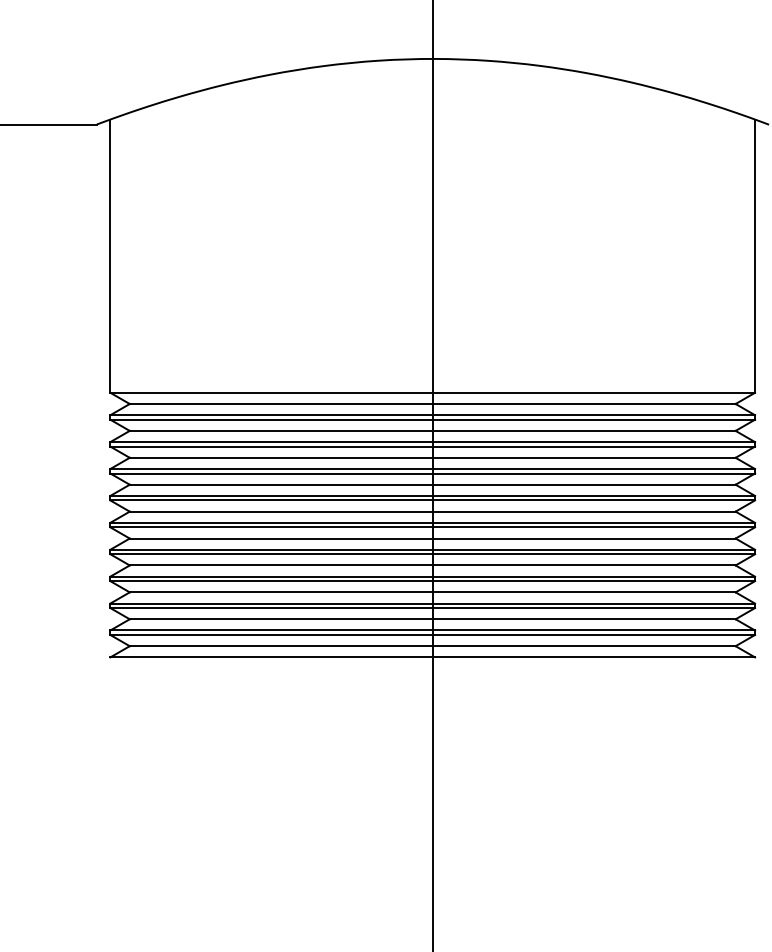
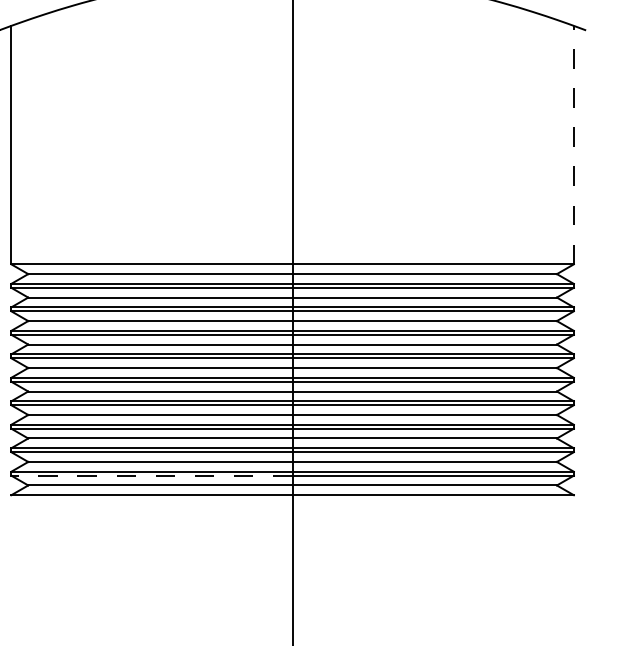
line: (755, 256) -> (574, 145), solid -> dashed
line: (271, 634) -> (151, 475), solid -> dashed

